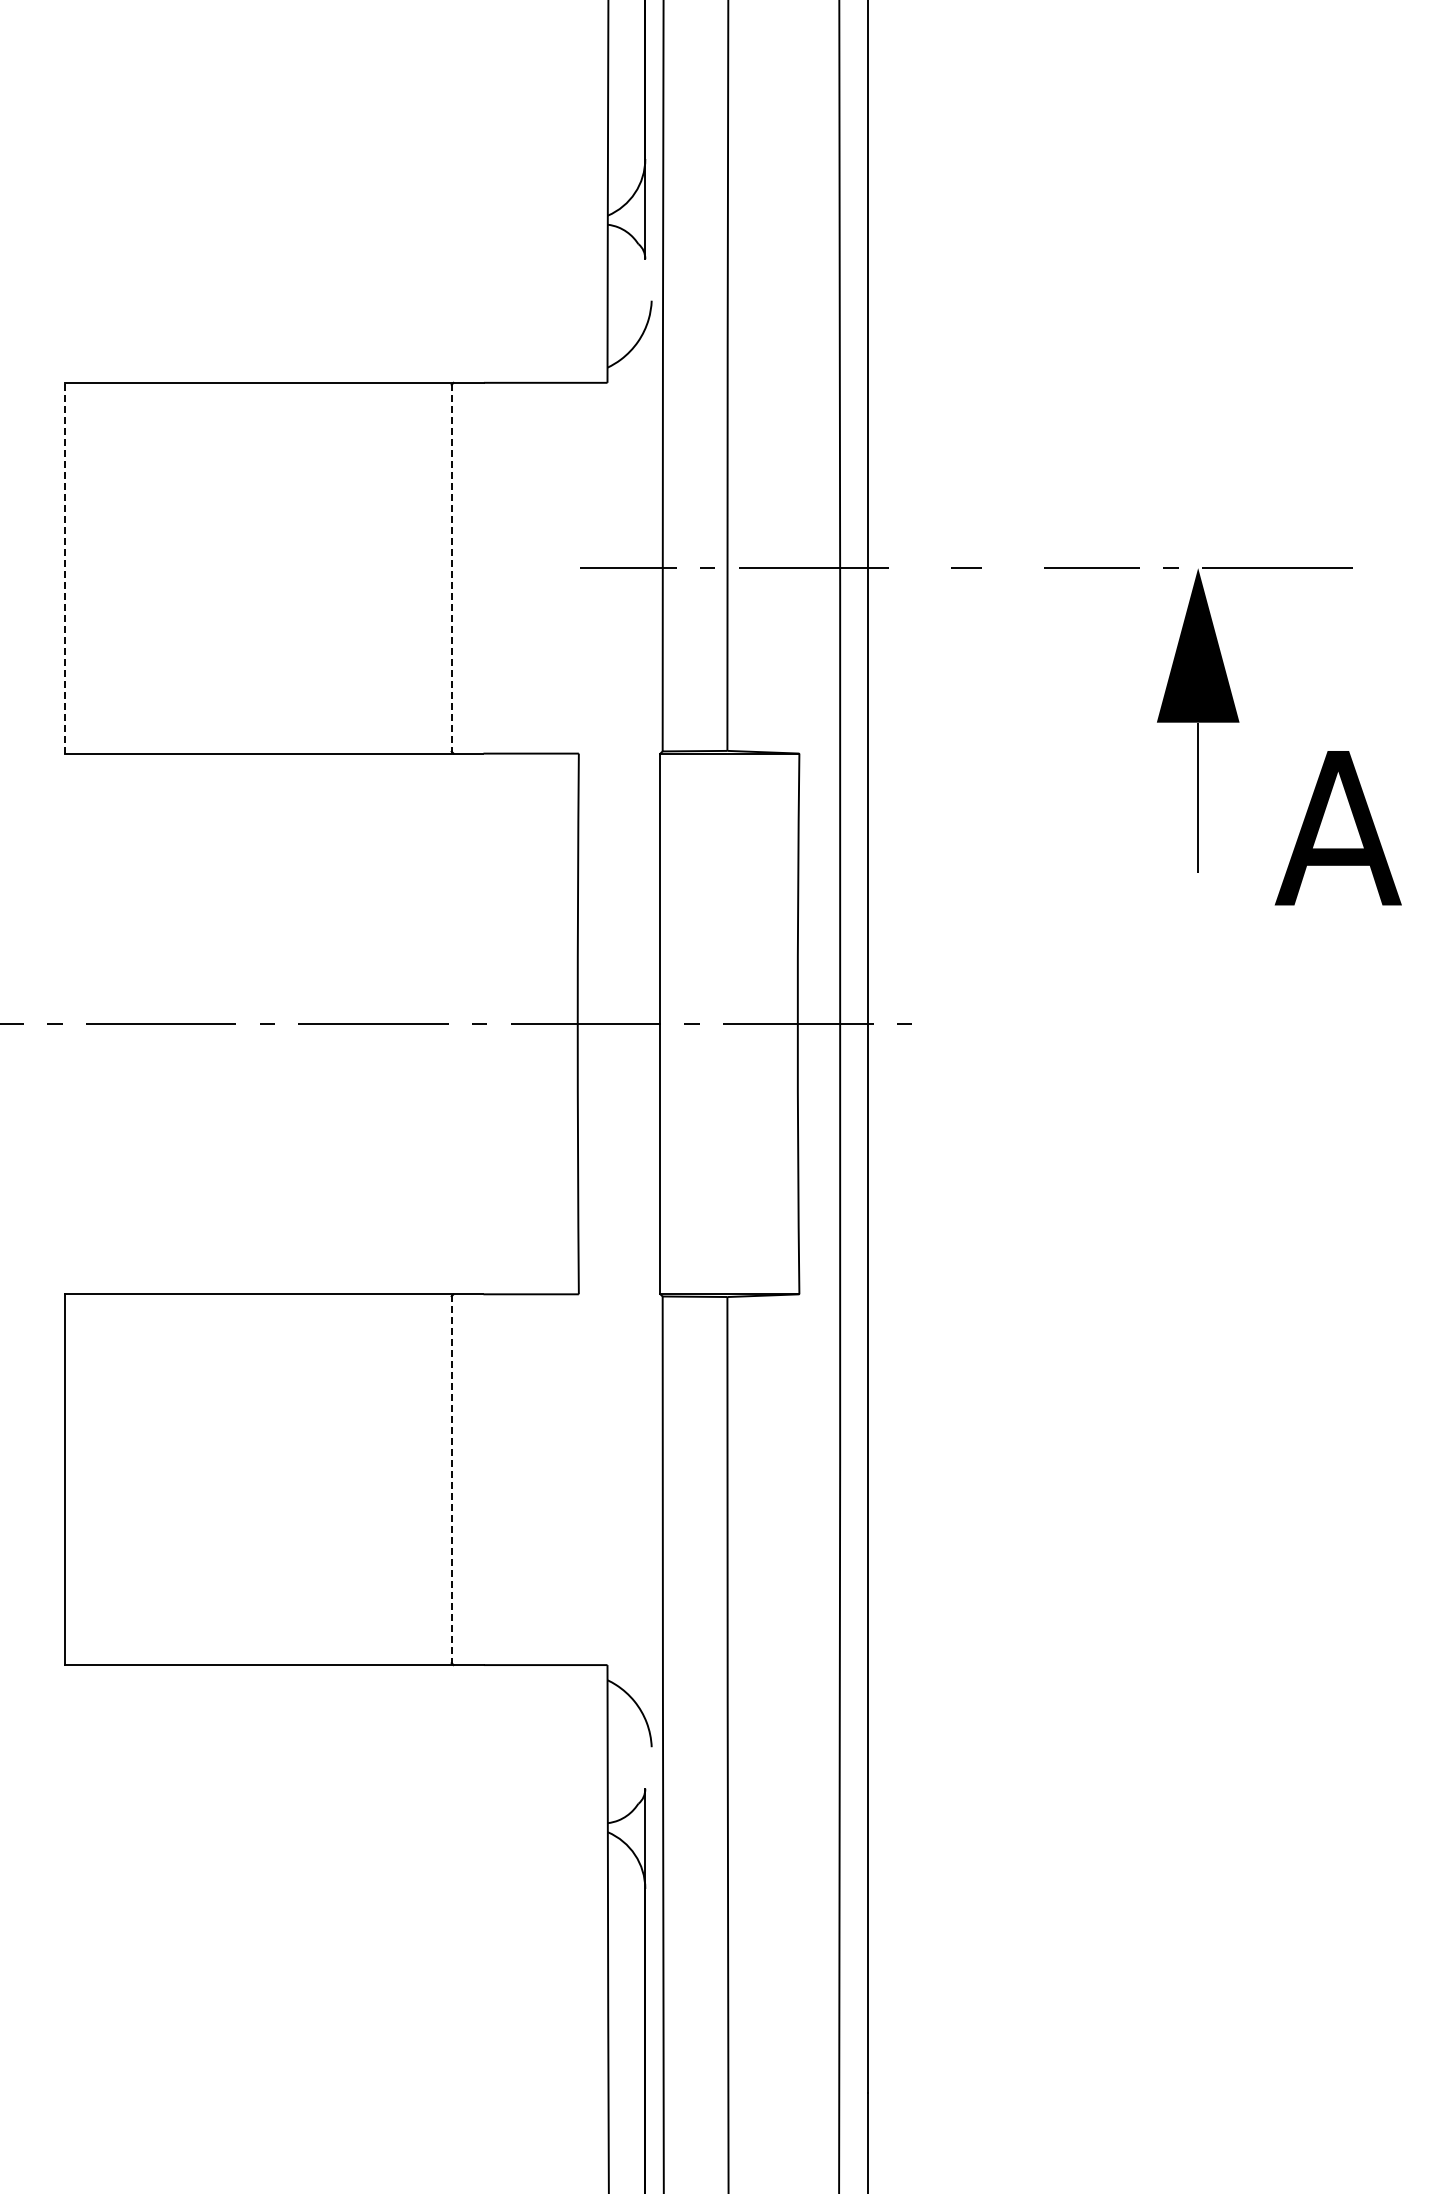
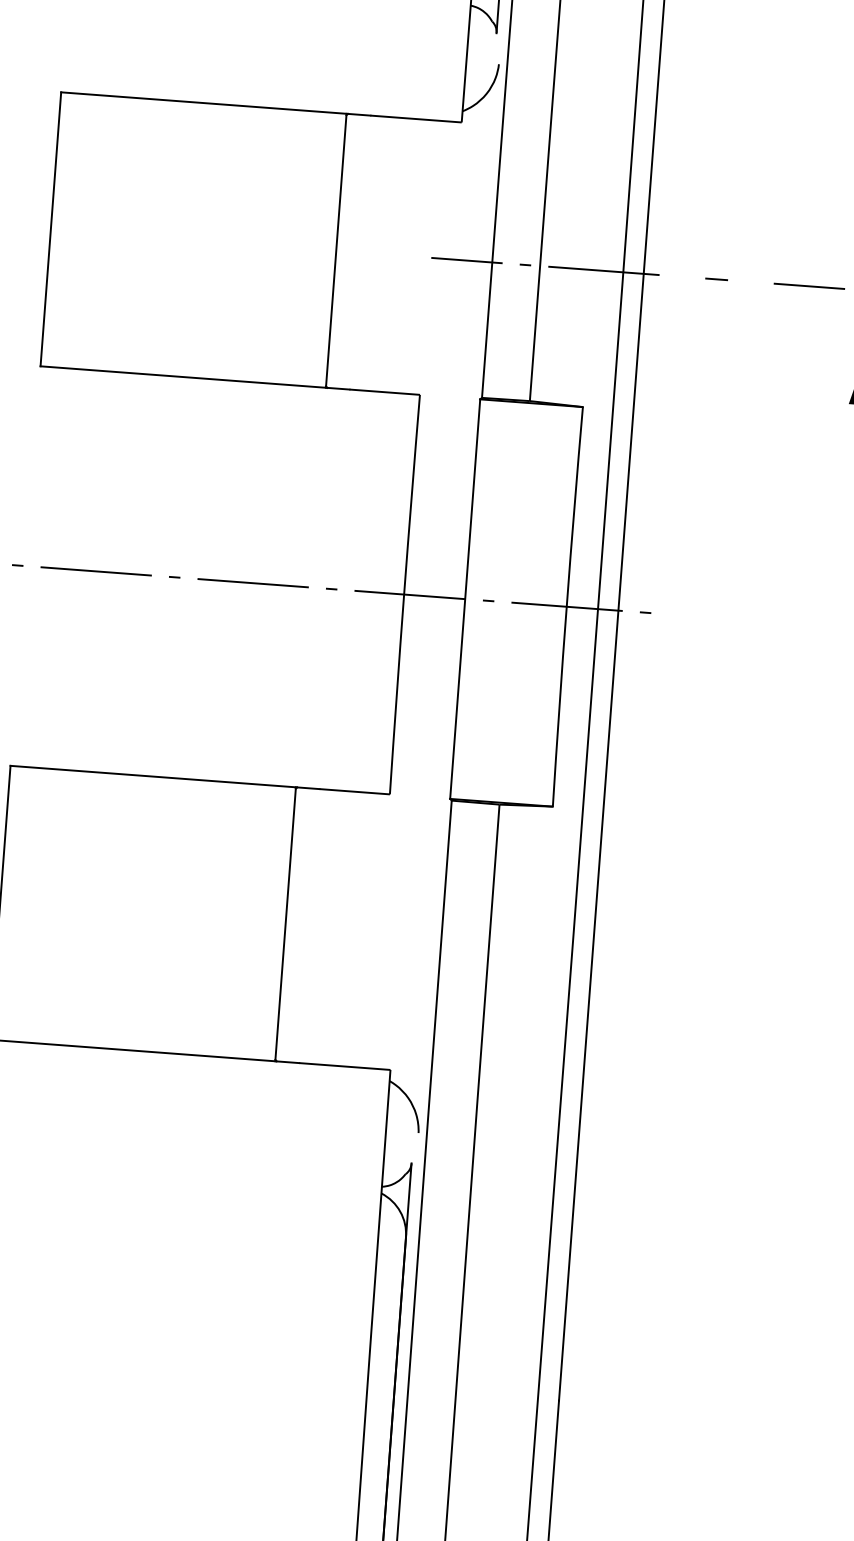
line: (65, 567) -> (50, 228), dashed -> solid
line: (451, 567) -> (336, 250), dashed -> solid
line: (451, 1479) -> (285, 924), dashed -> solid

